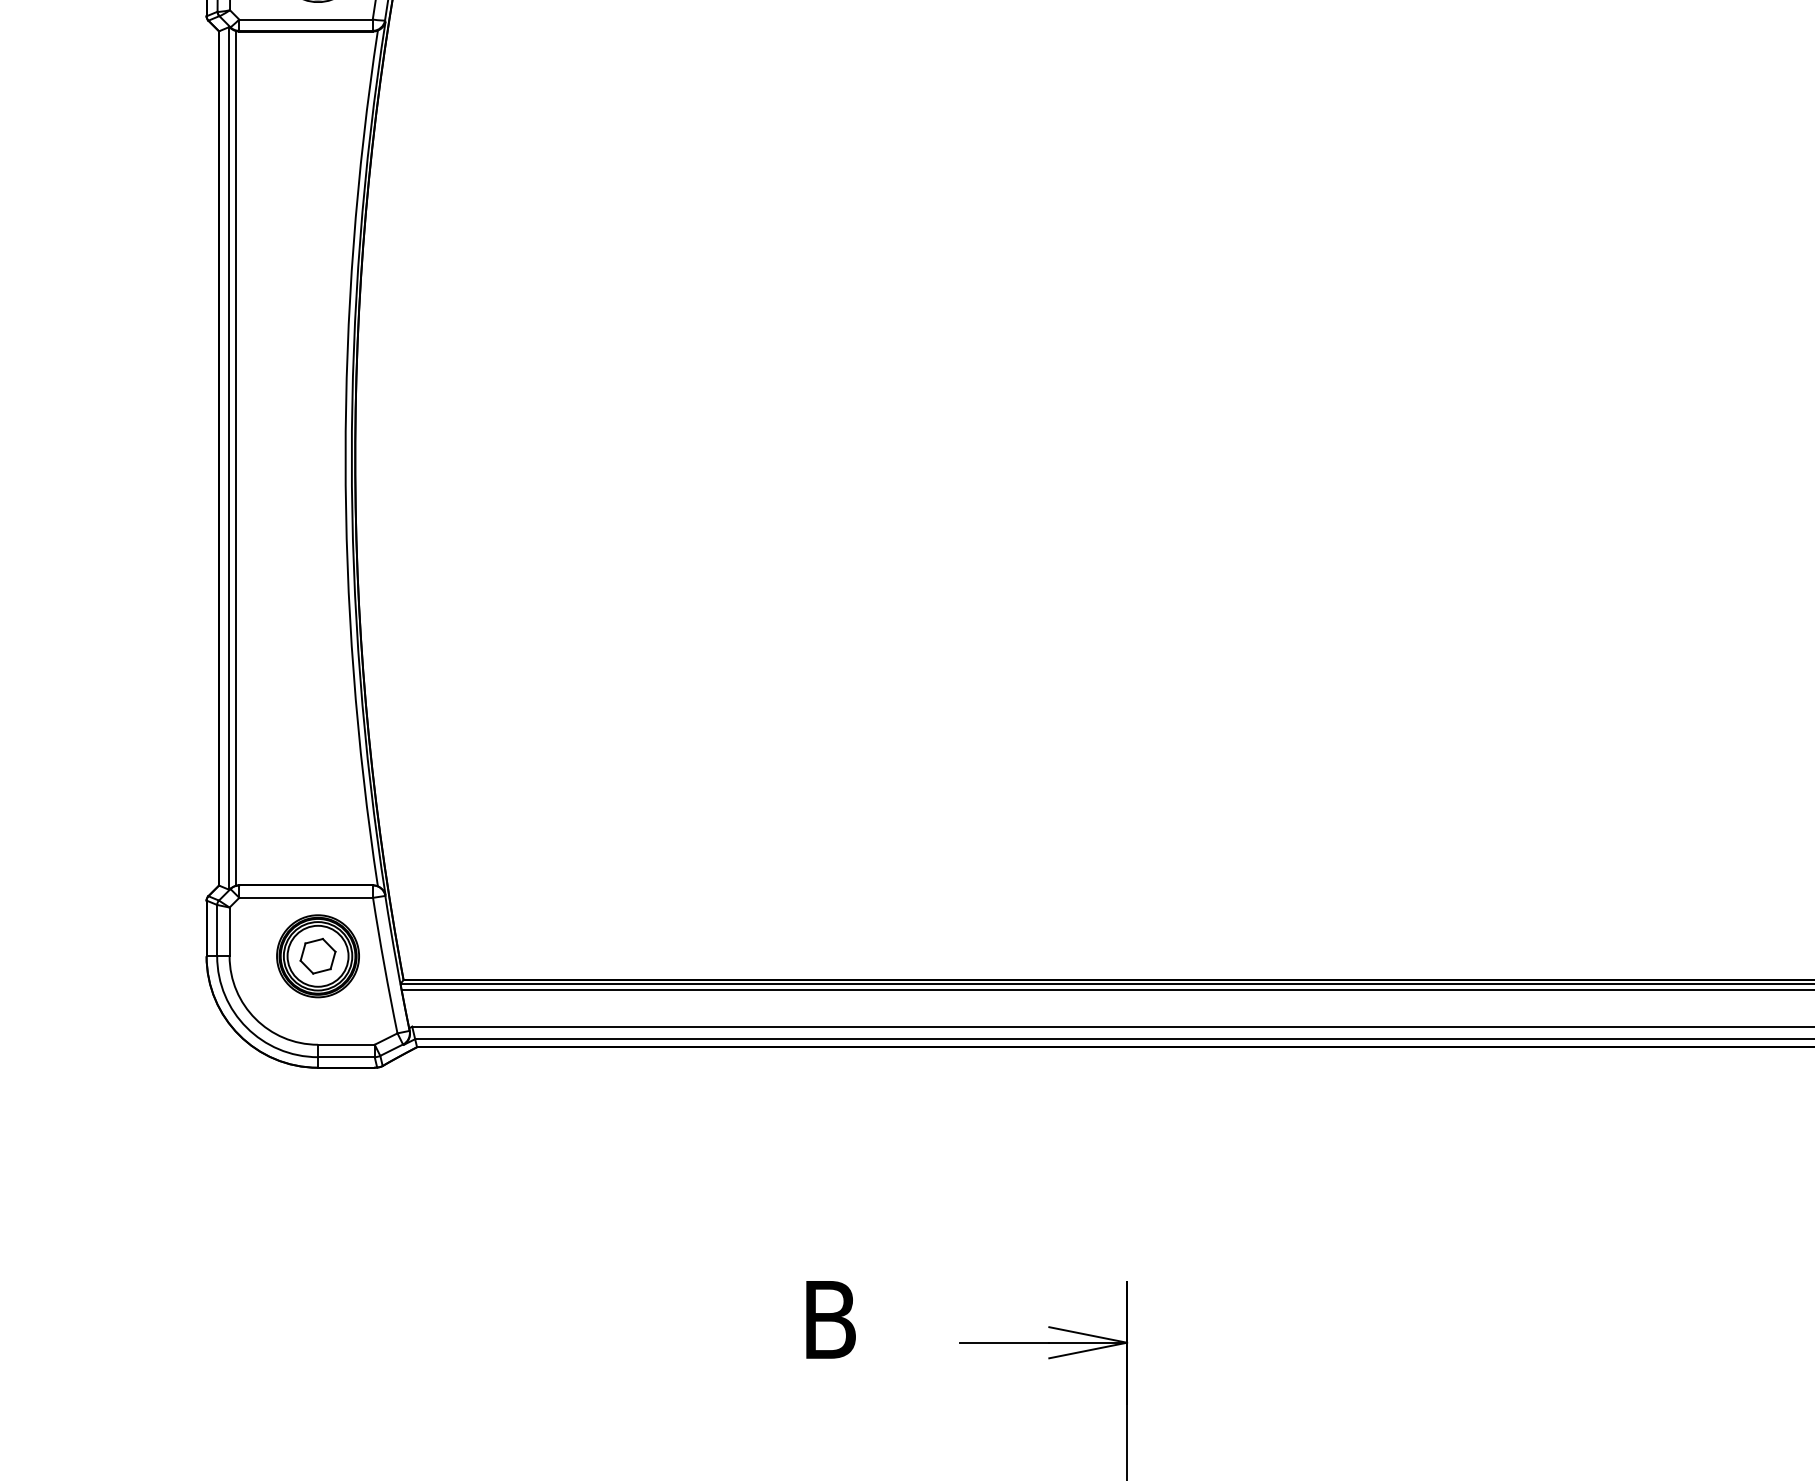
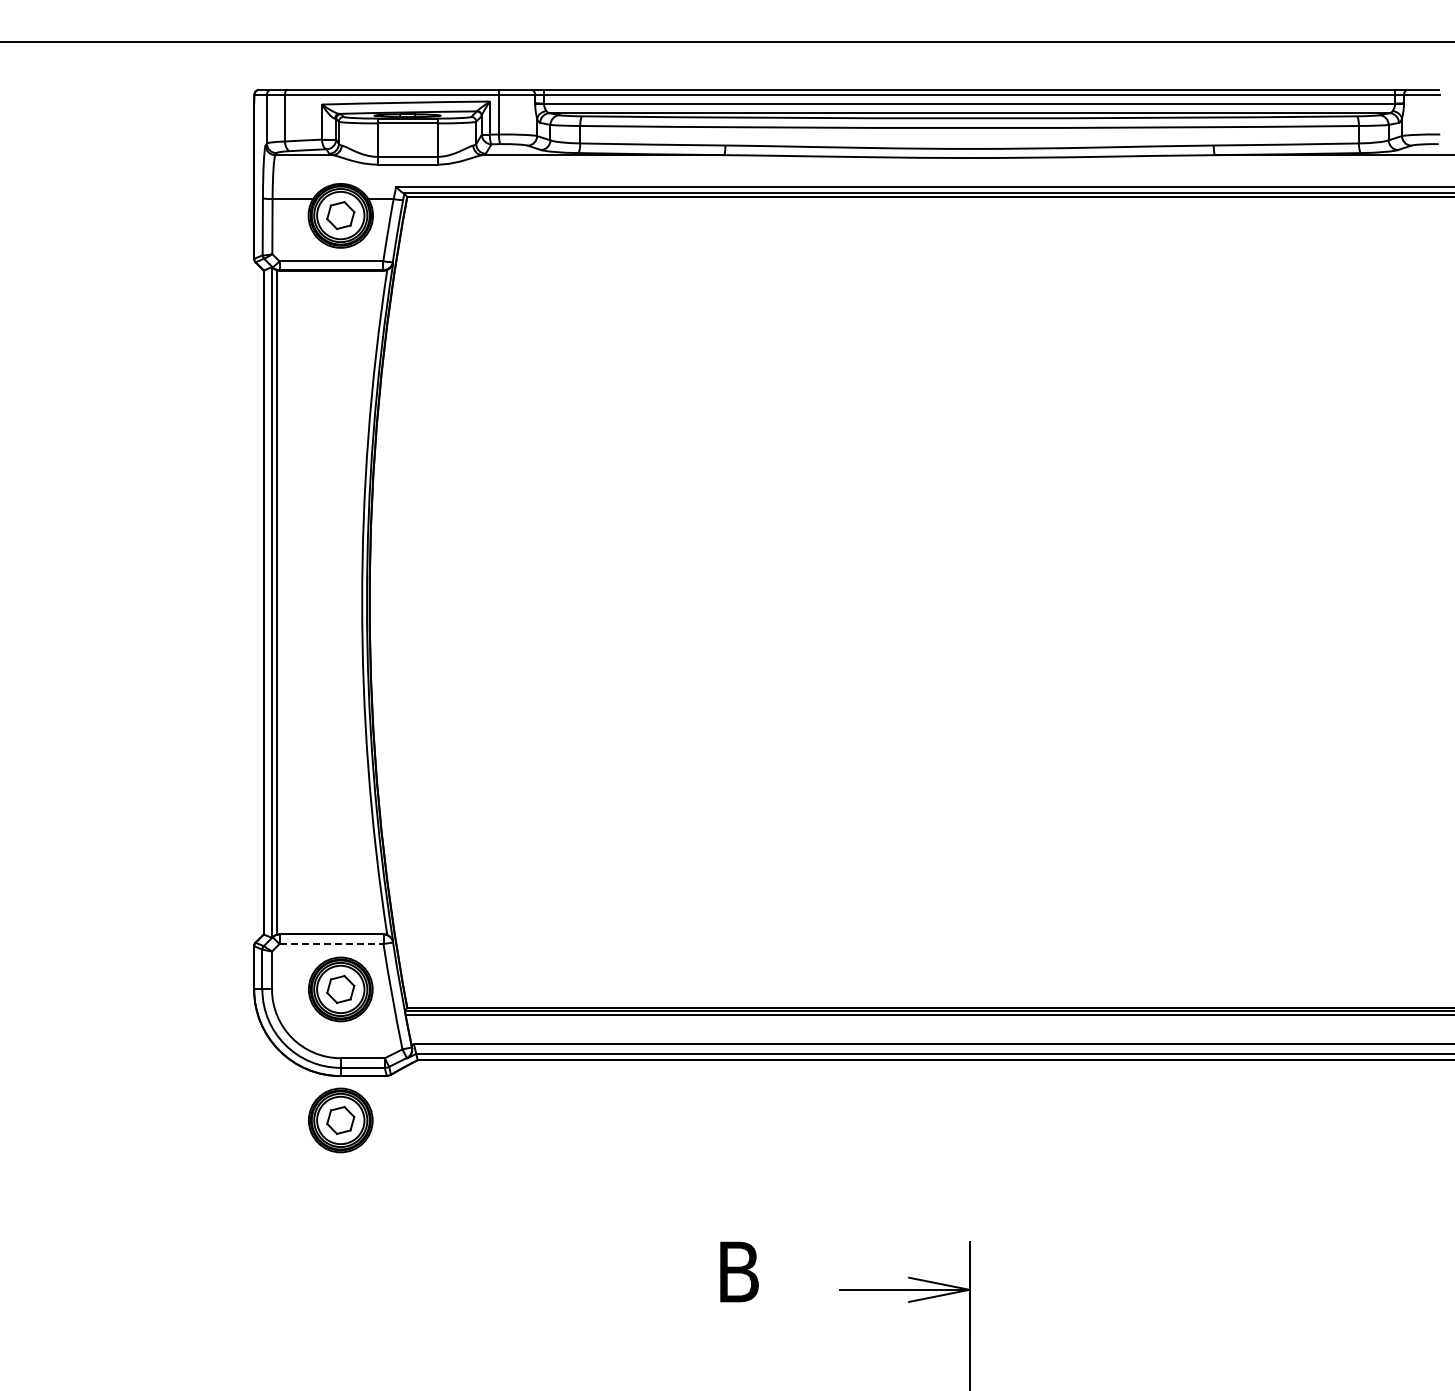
line: (306, 898) -> (331, 944), solid -> dashed
part: (317, 1124) -> (340, 1120), added

